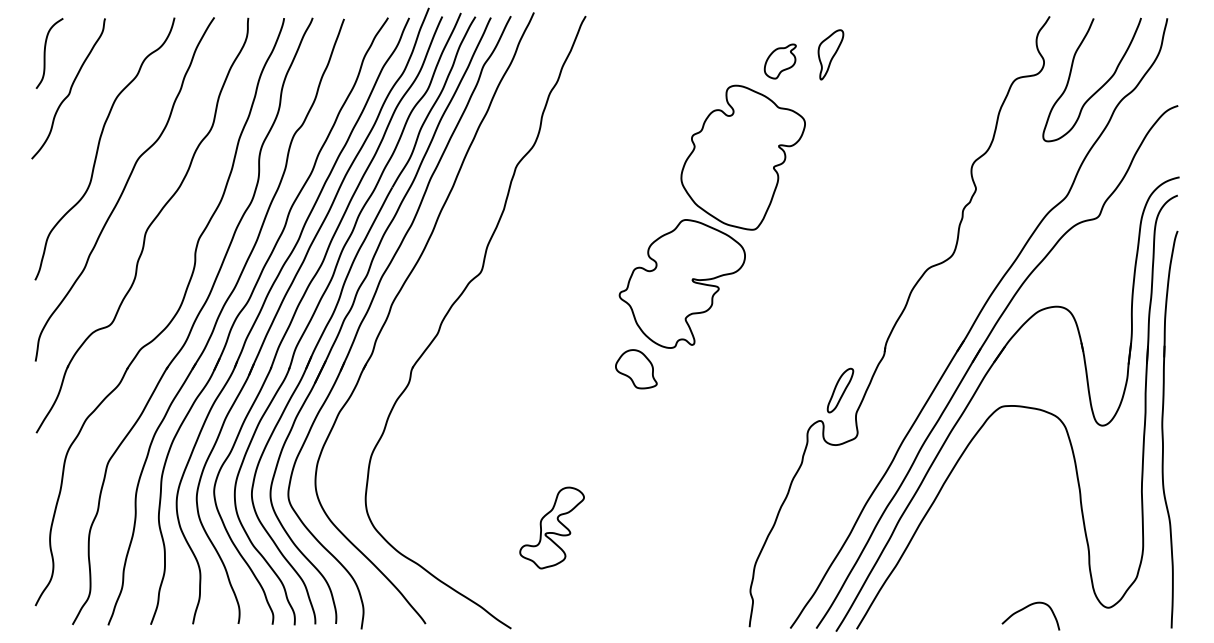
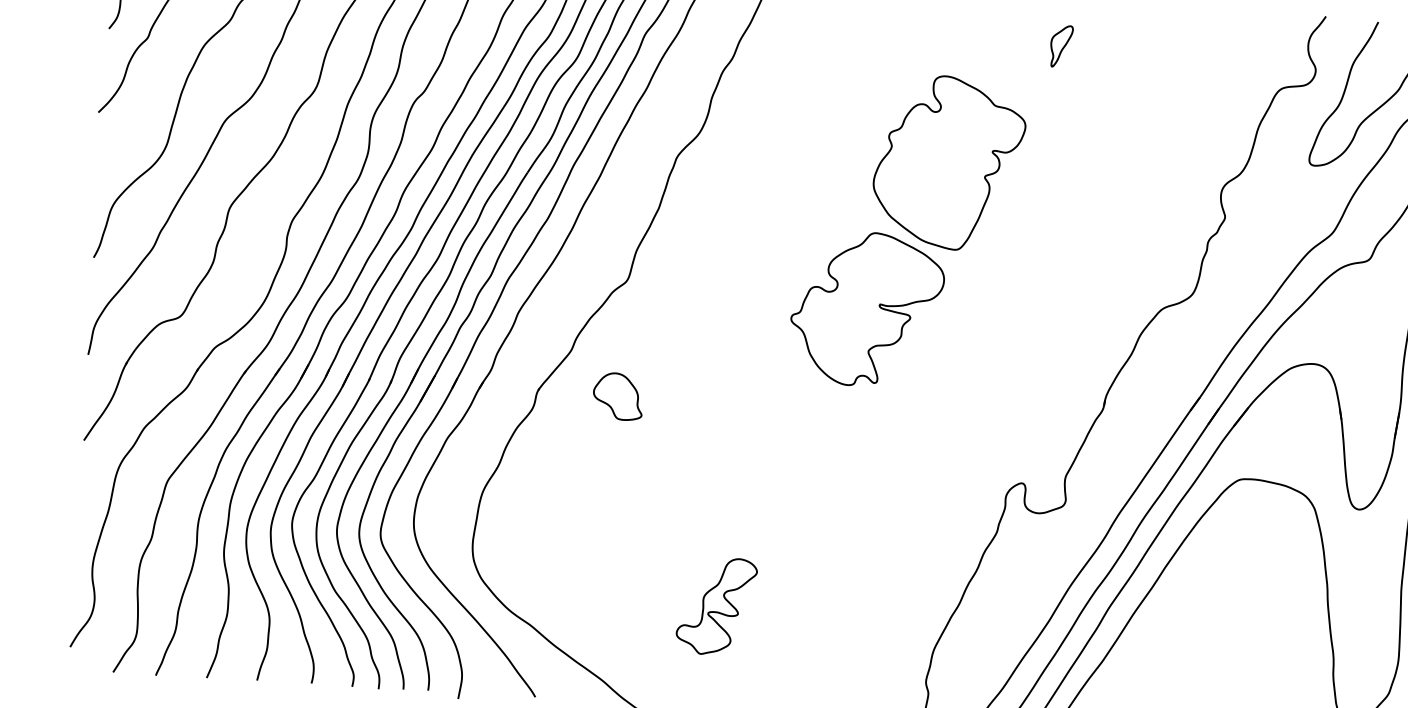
part: (830, 54) -> (1060, 45), size x0.7
part: (779, 61) -> (999, 50), removed
part: (636, 369) -> (618, 396), moved
part: (840, 390) -> (1048, 448), removed
part: (551, 527) -> (715, 605), moved

